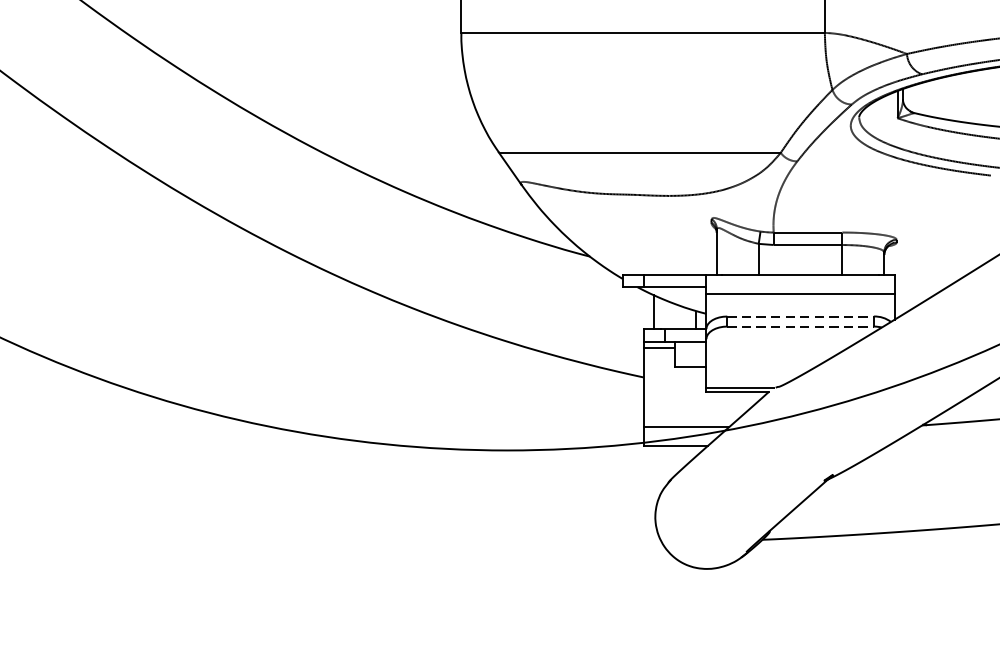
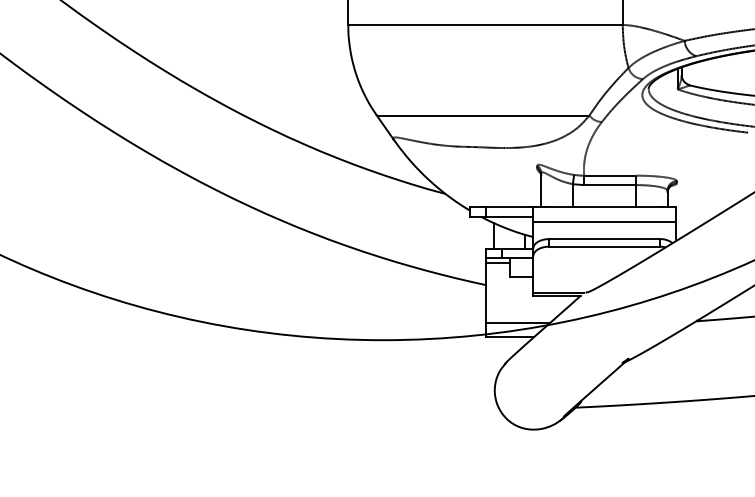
line: (800, 317) -> (604, 239), dashed -> solid
line: (800, 326) -> (604, 246), dashed -> solid

